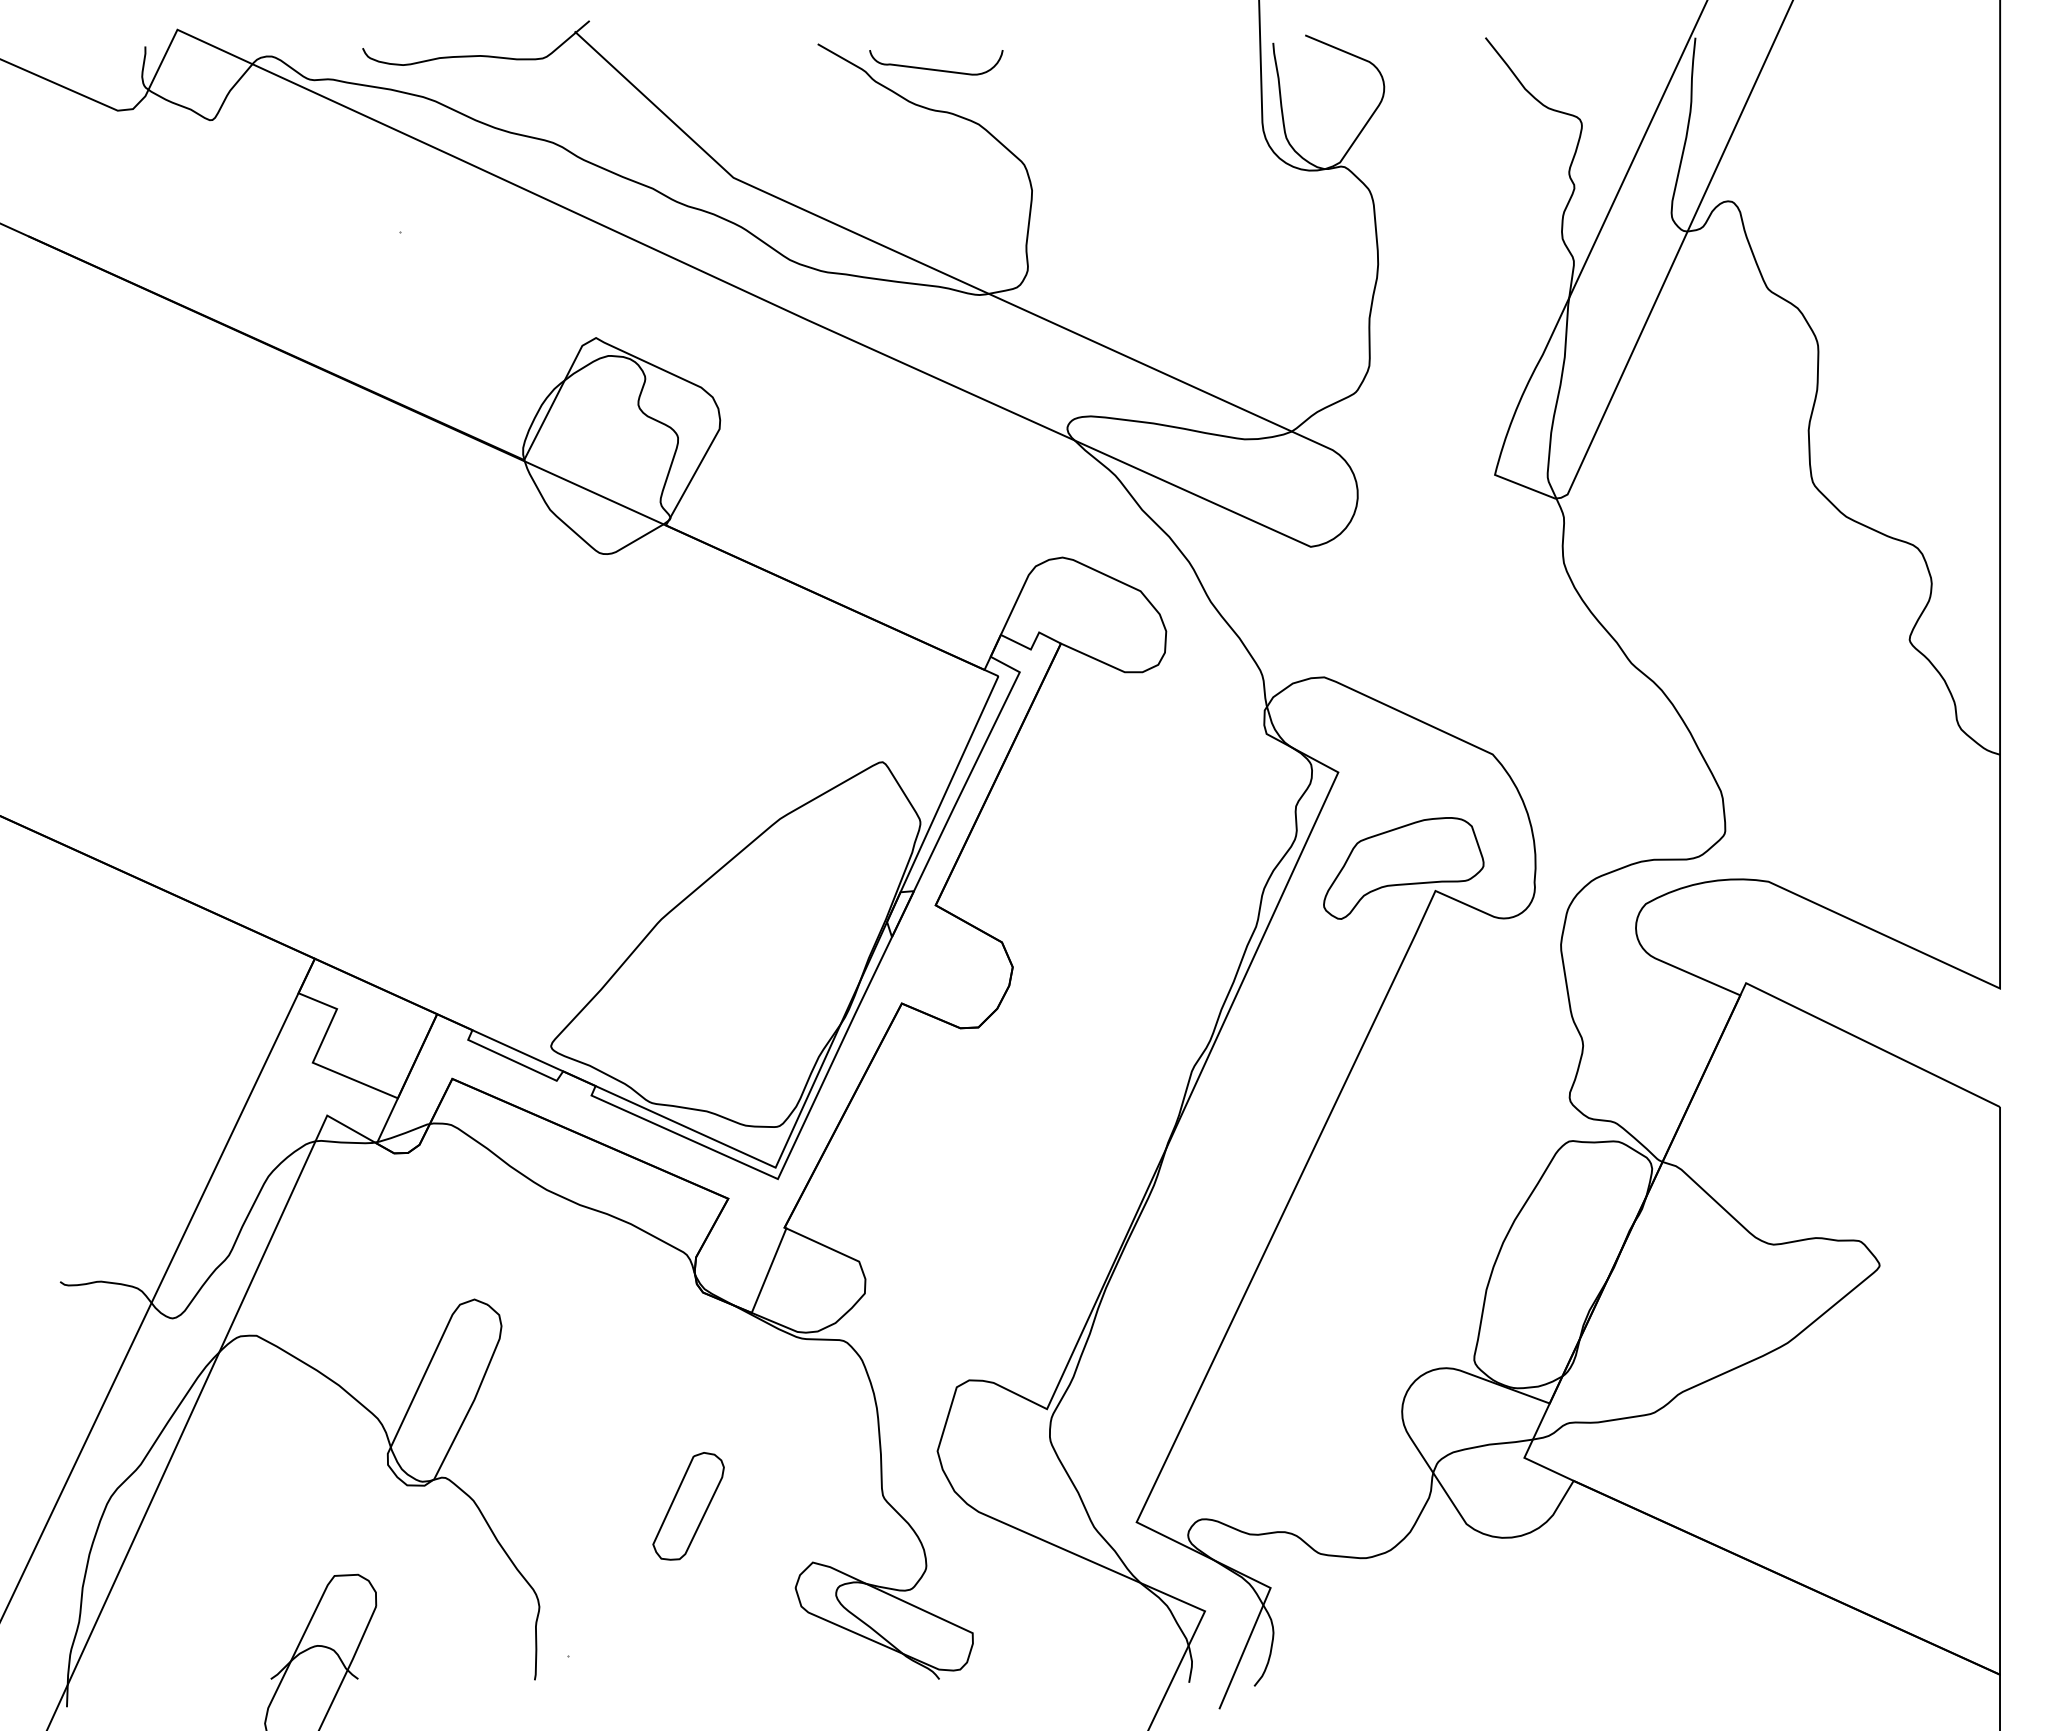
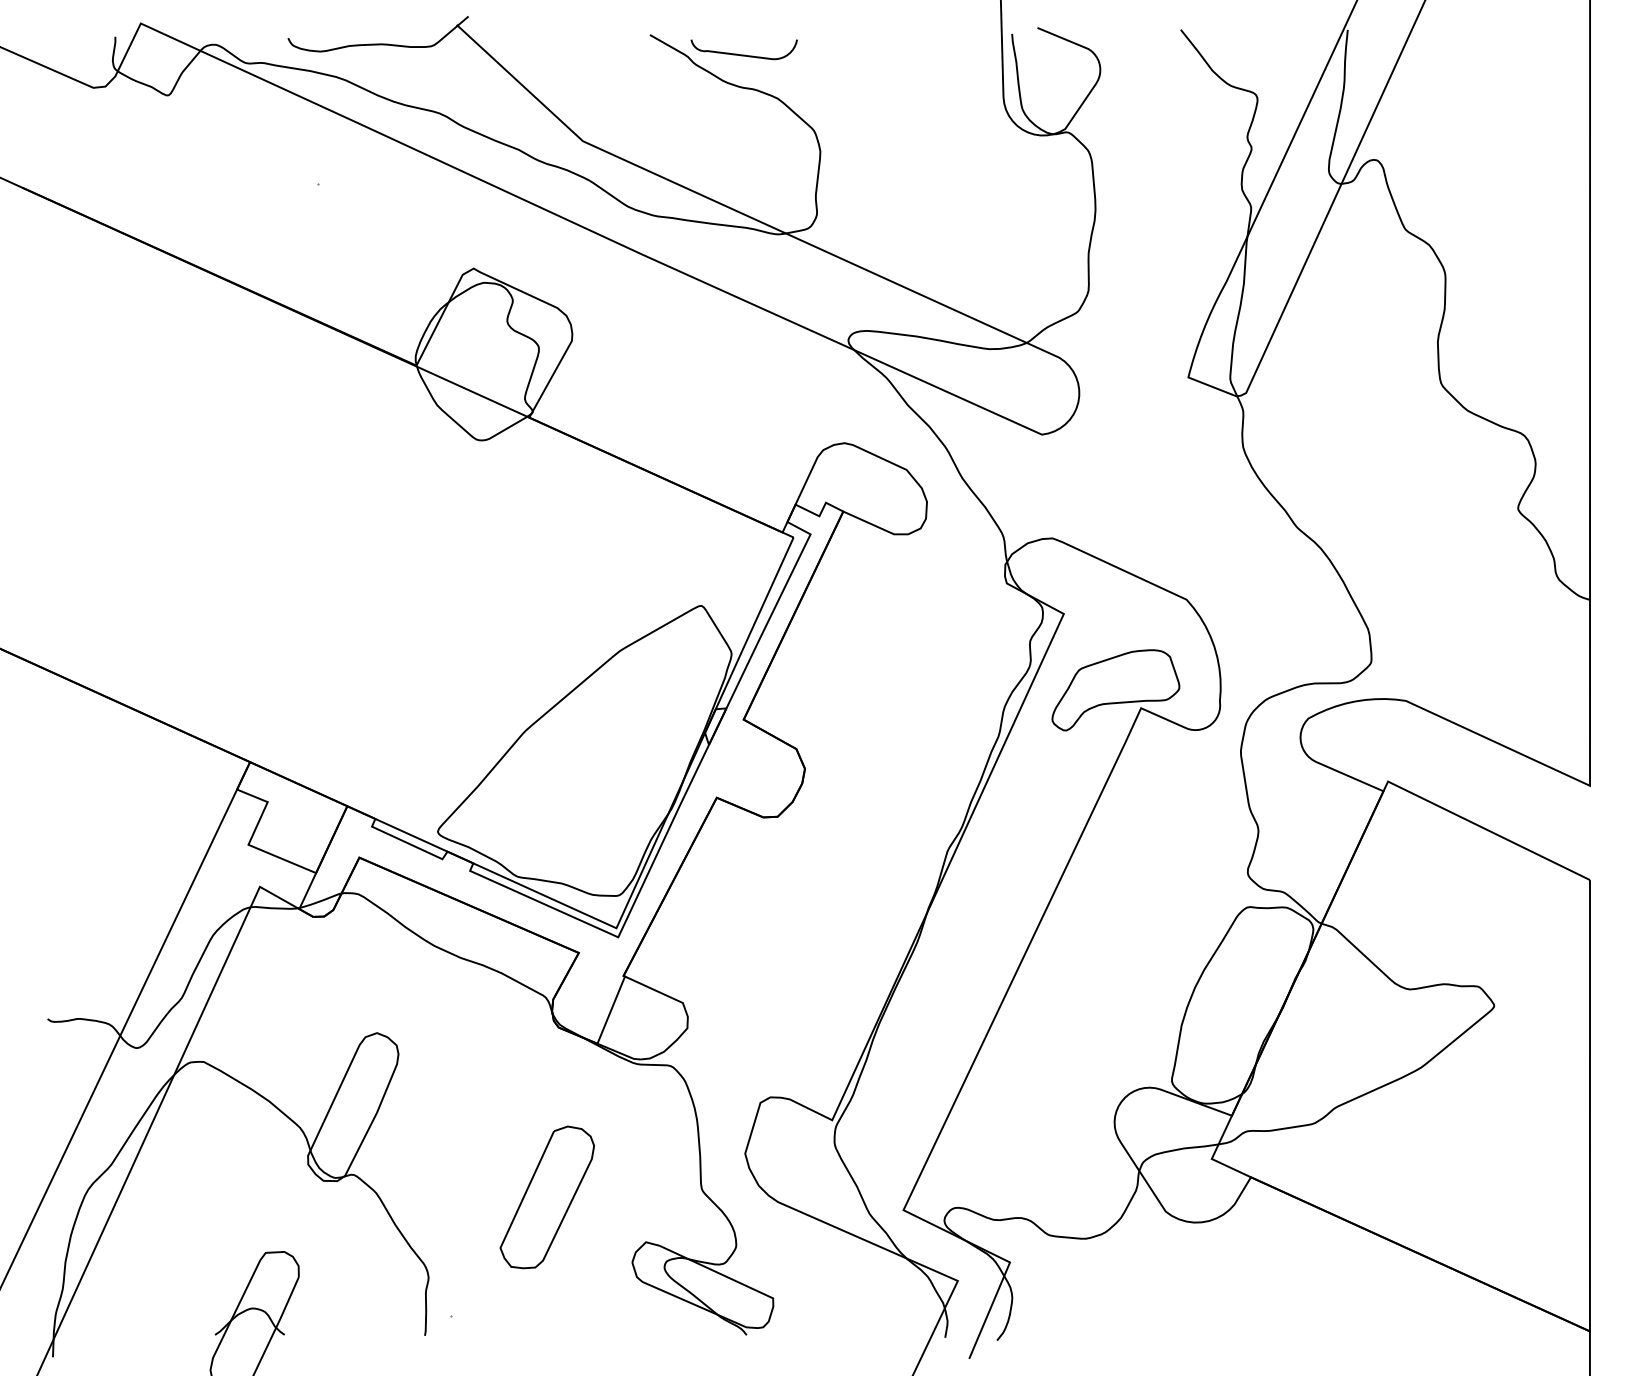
part: (688, 1506) -> (547, 1197), size x1.67

